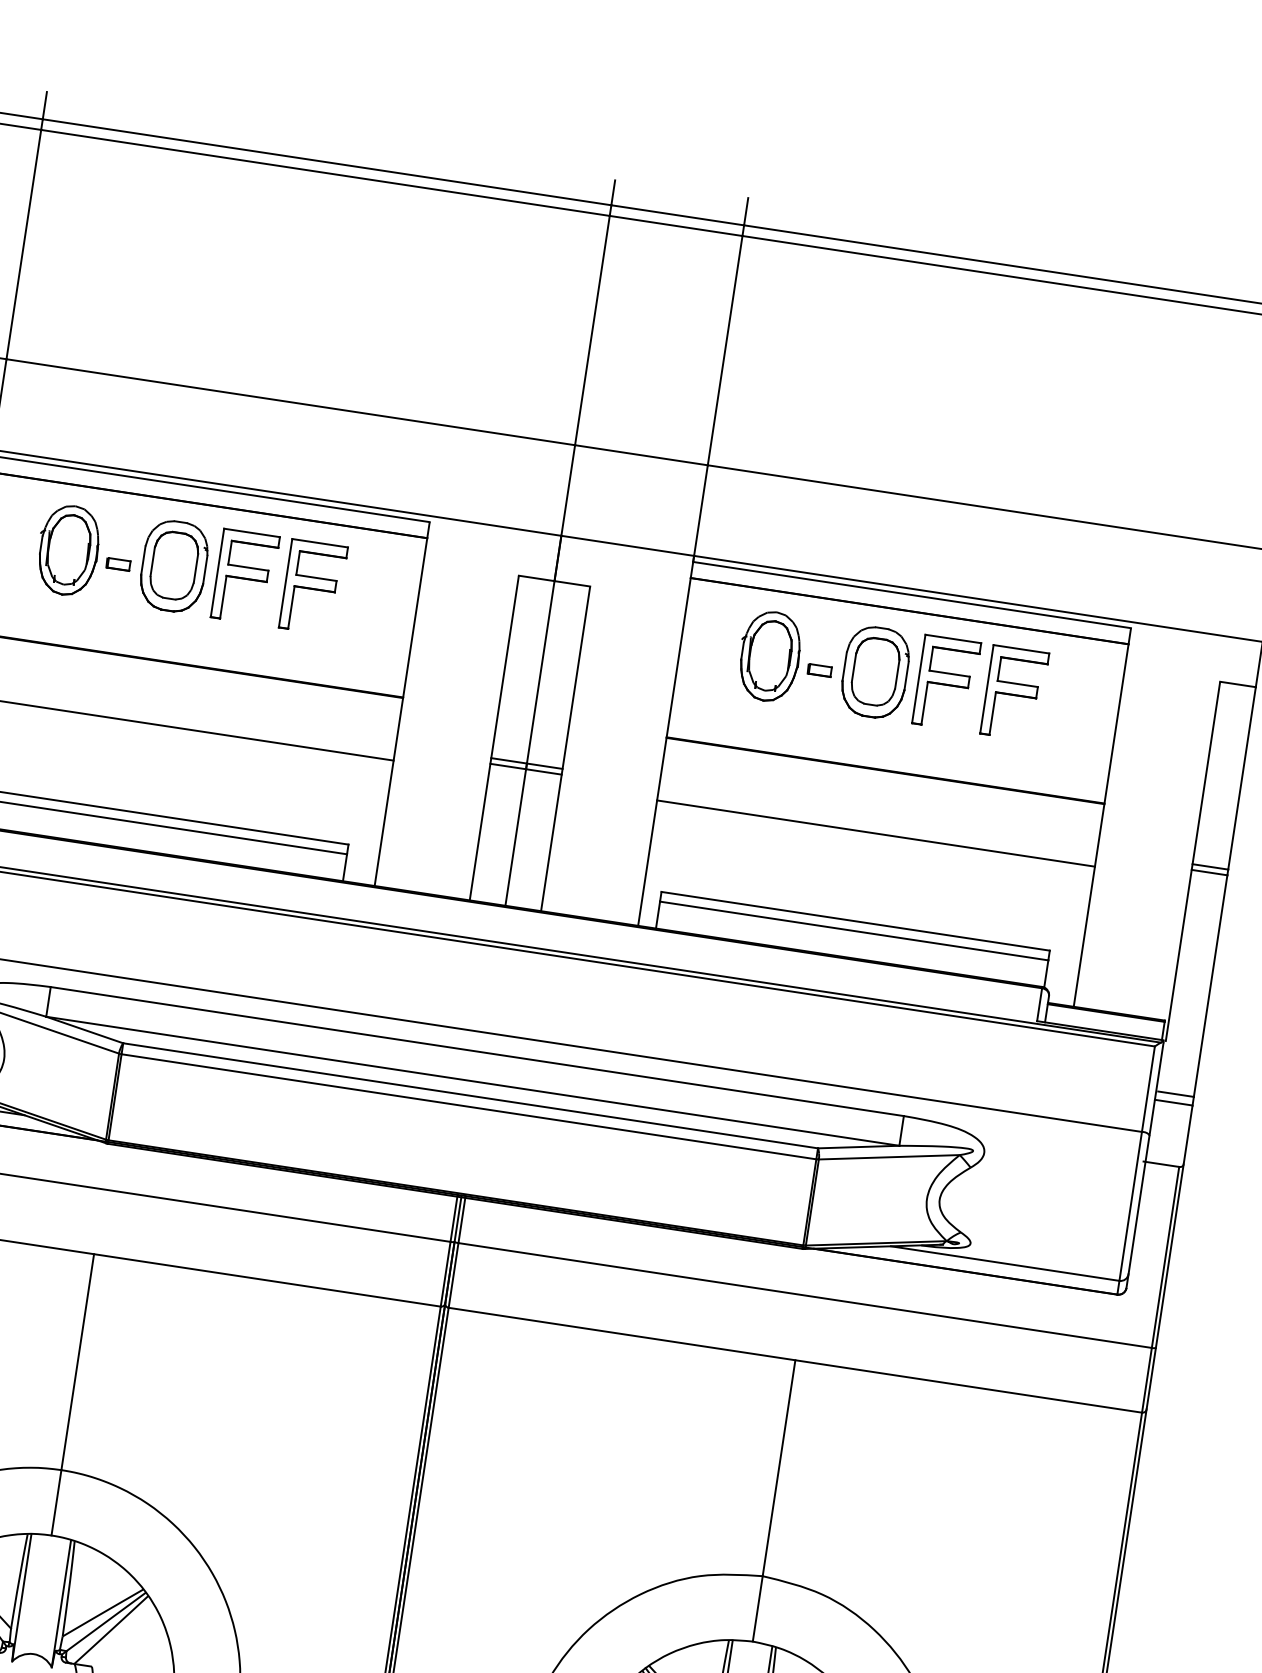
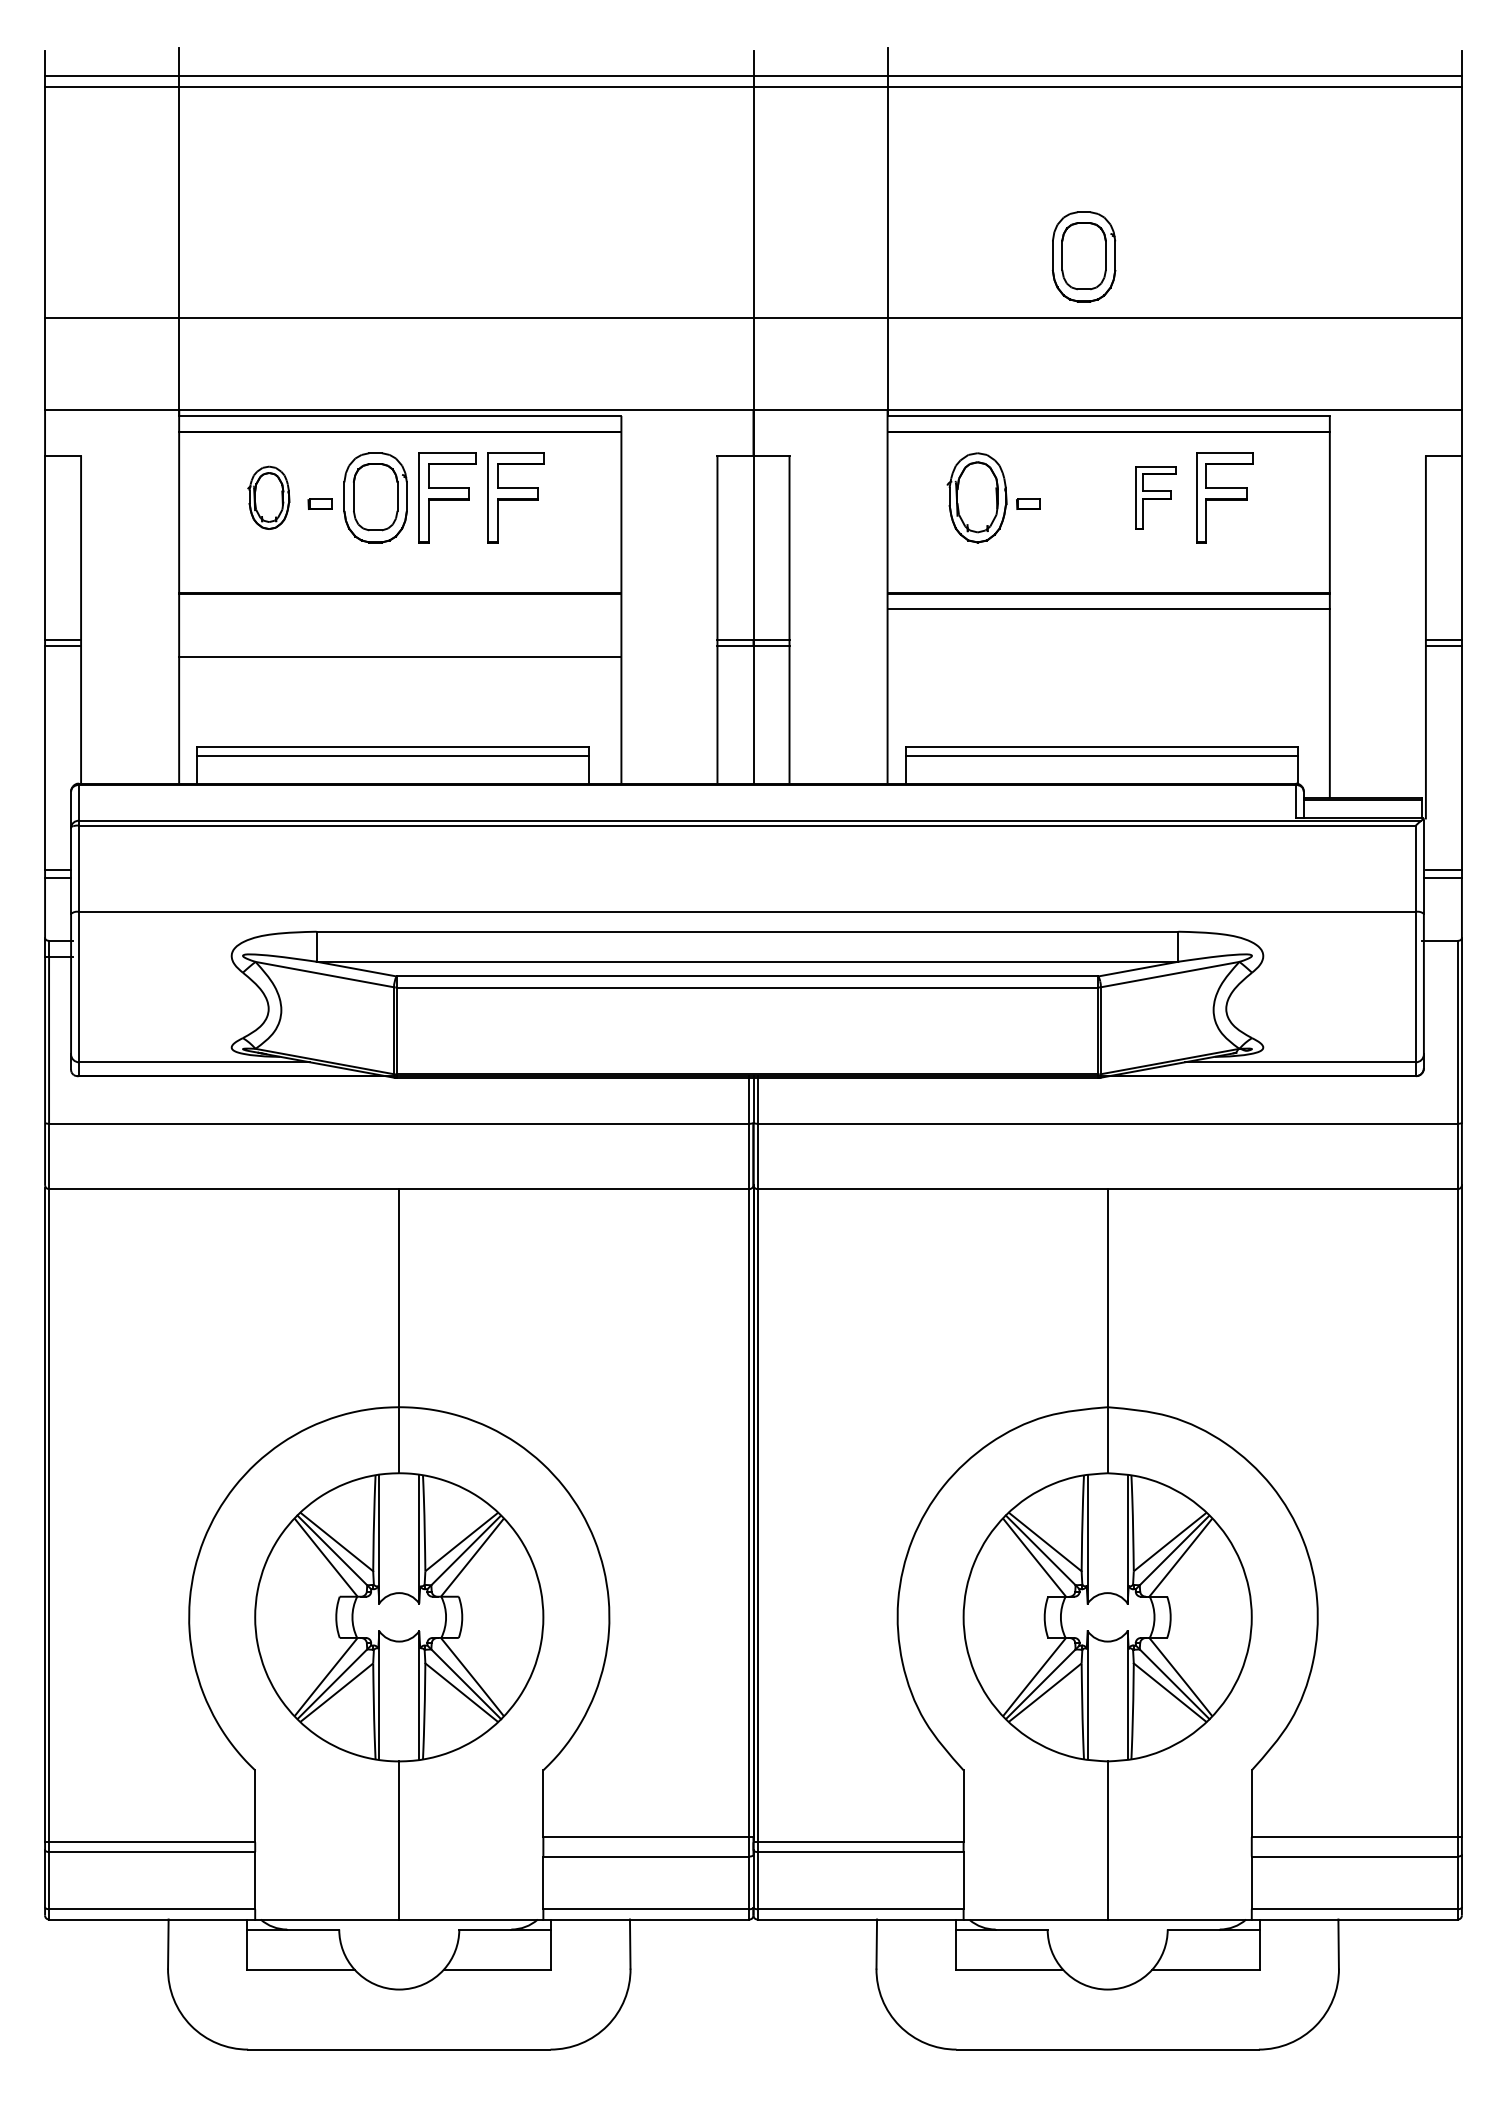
part: (68, 549) -> (268, 497), size x0.7
part: (874, 671) -> (1083, 256), moved
part: (946, 682) -> (1155, 497), size x0.7
line: (875, 833) -> (1108, 608), moved

